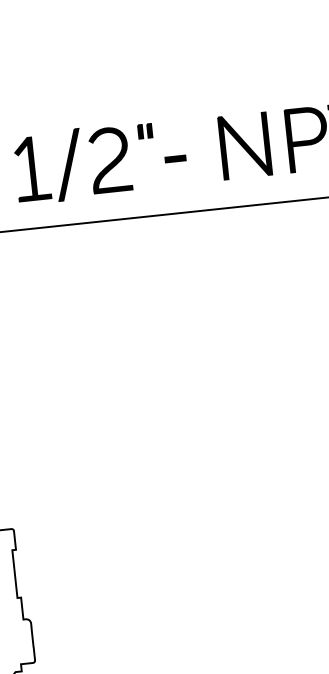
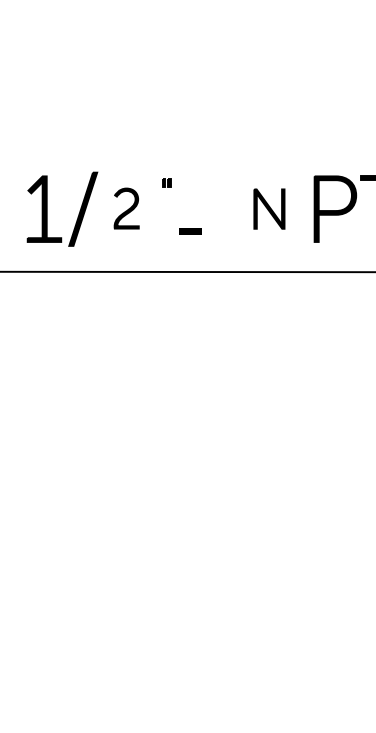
part: (145, 131) -> (166, 182), size x0.6
part: (245, 145) -> (269, 208), size x0.6
text: (175, 158) -> (190, 231), moved
part: (109, 159) -> (126, 208), size x0.6

